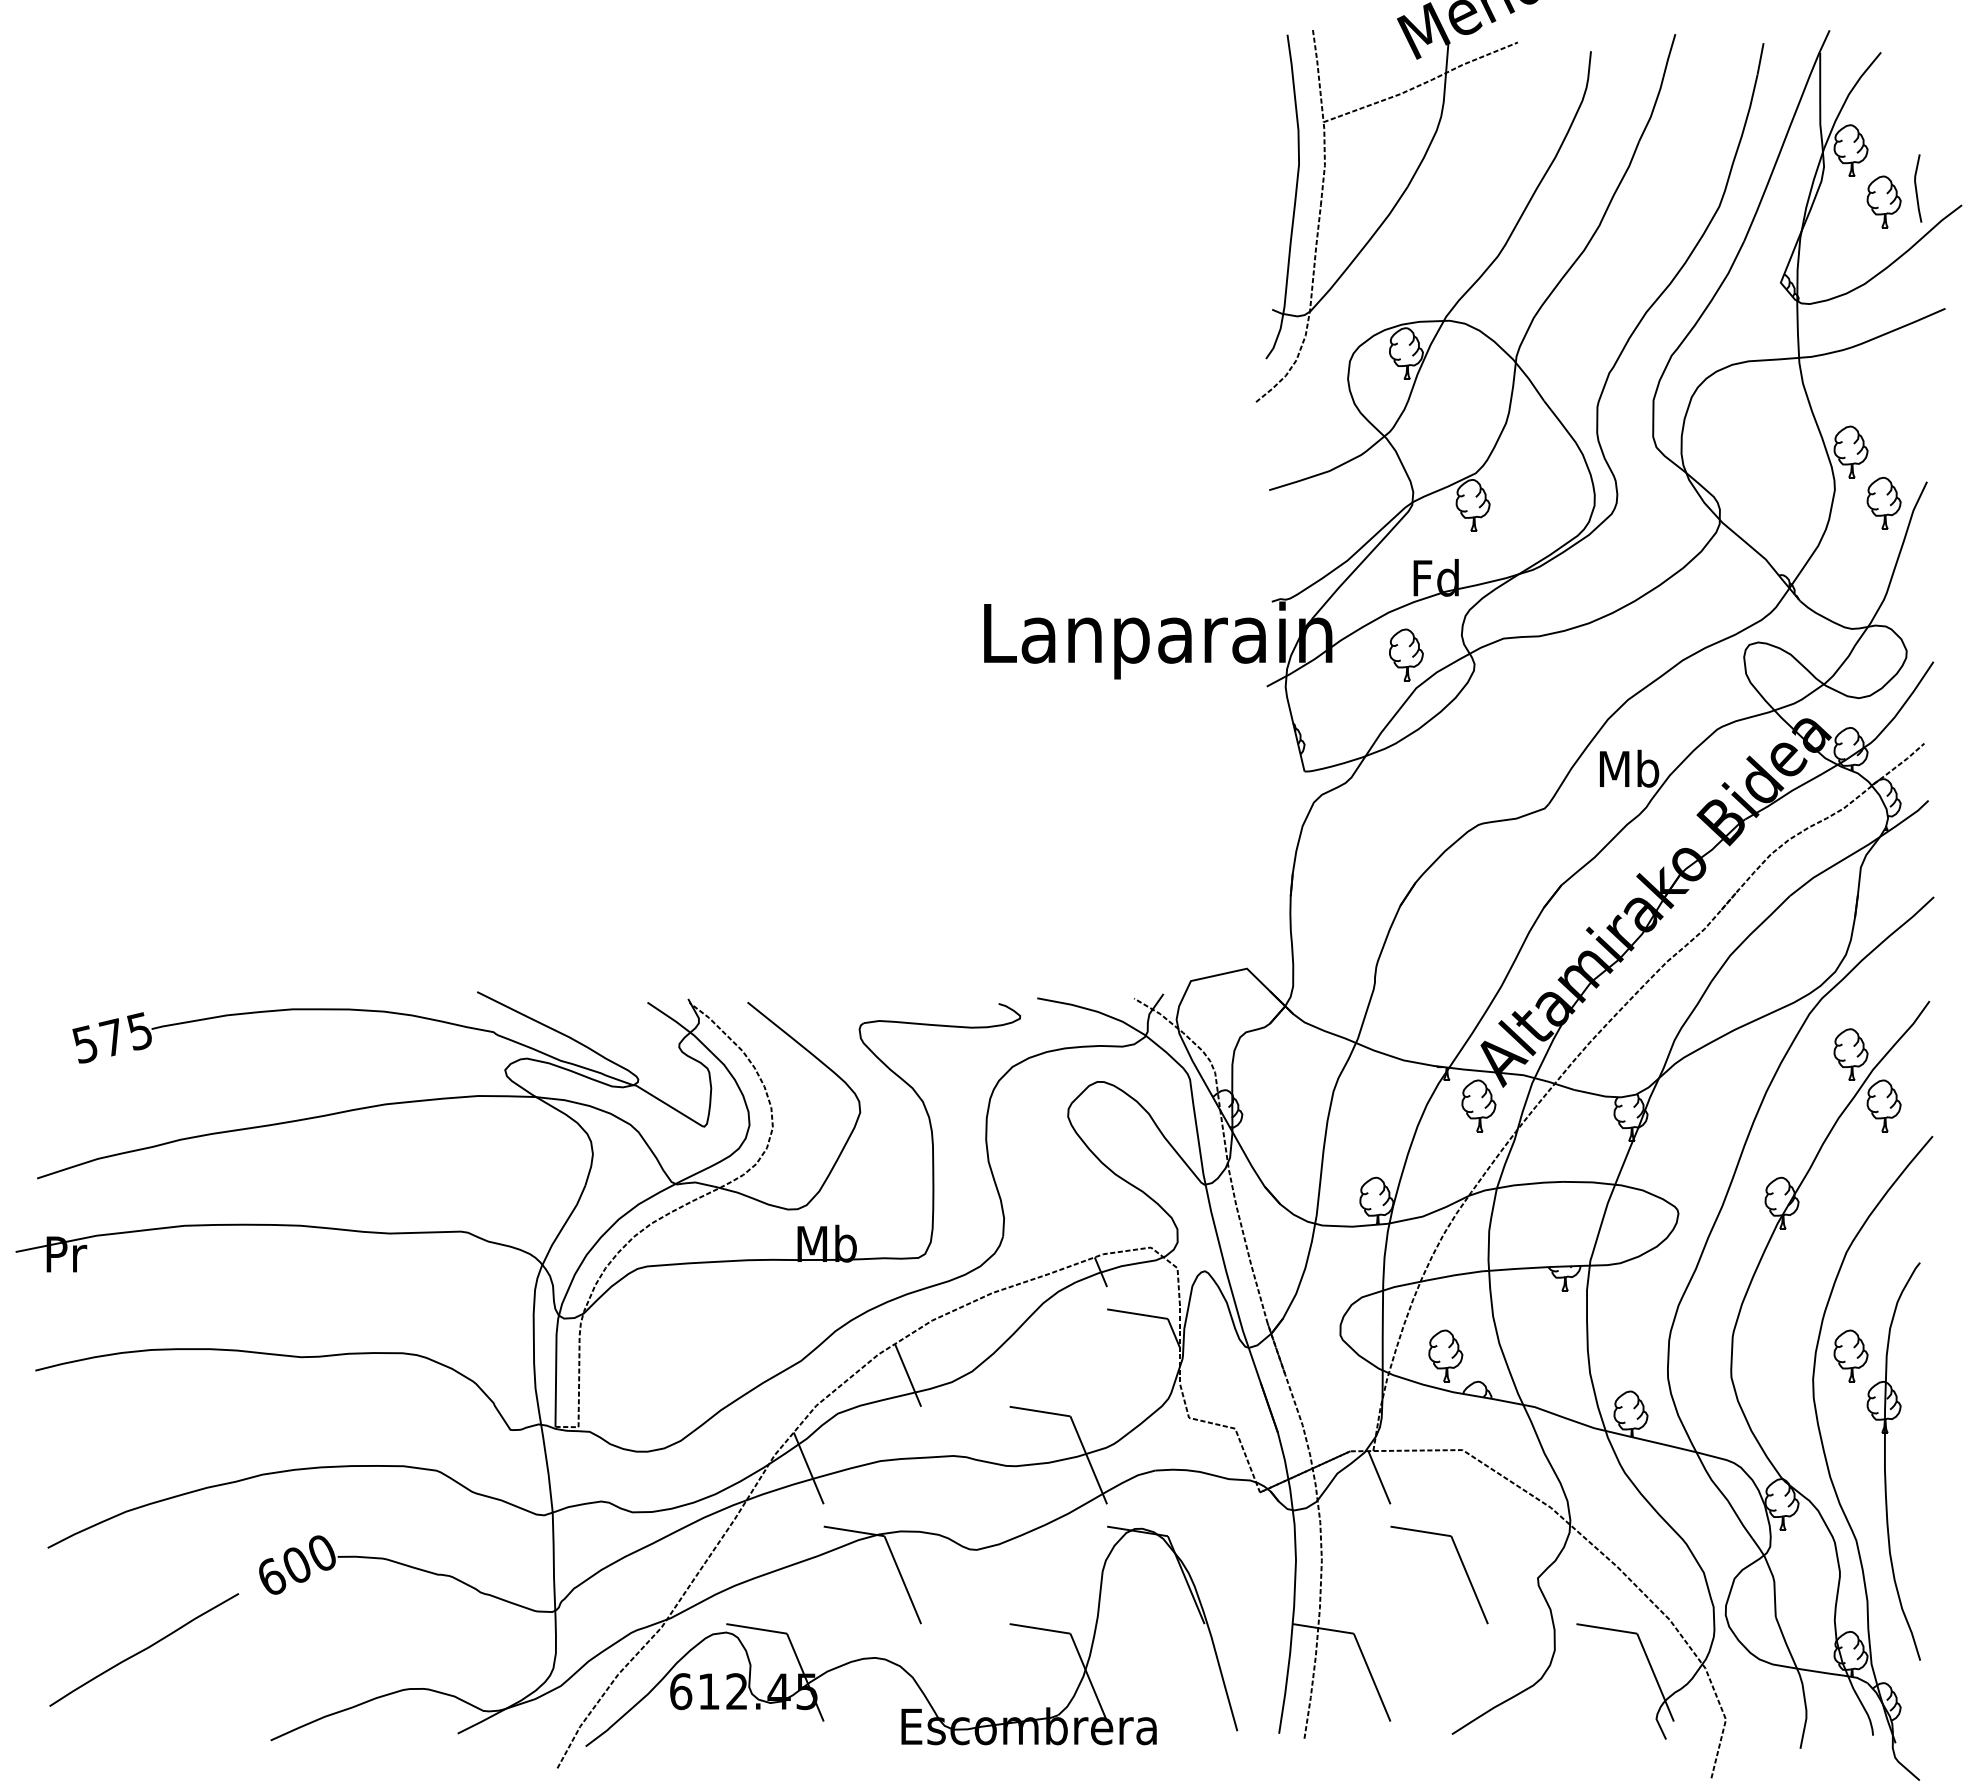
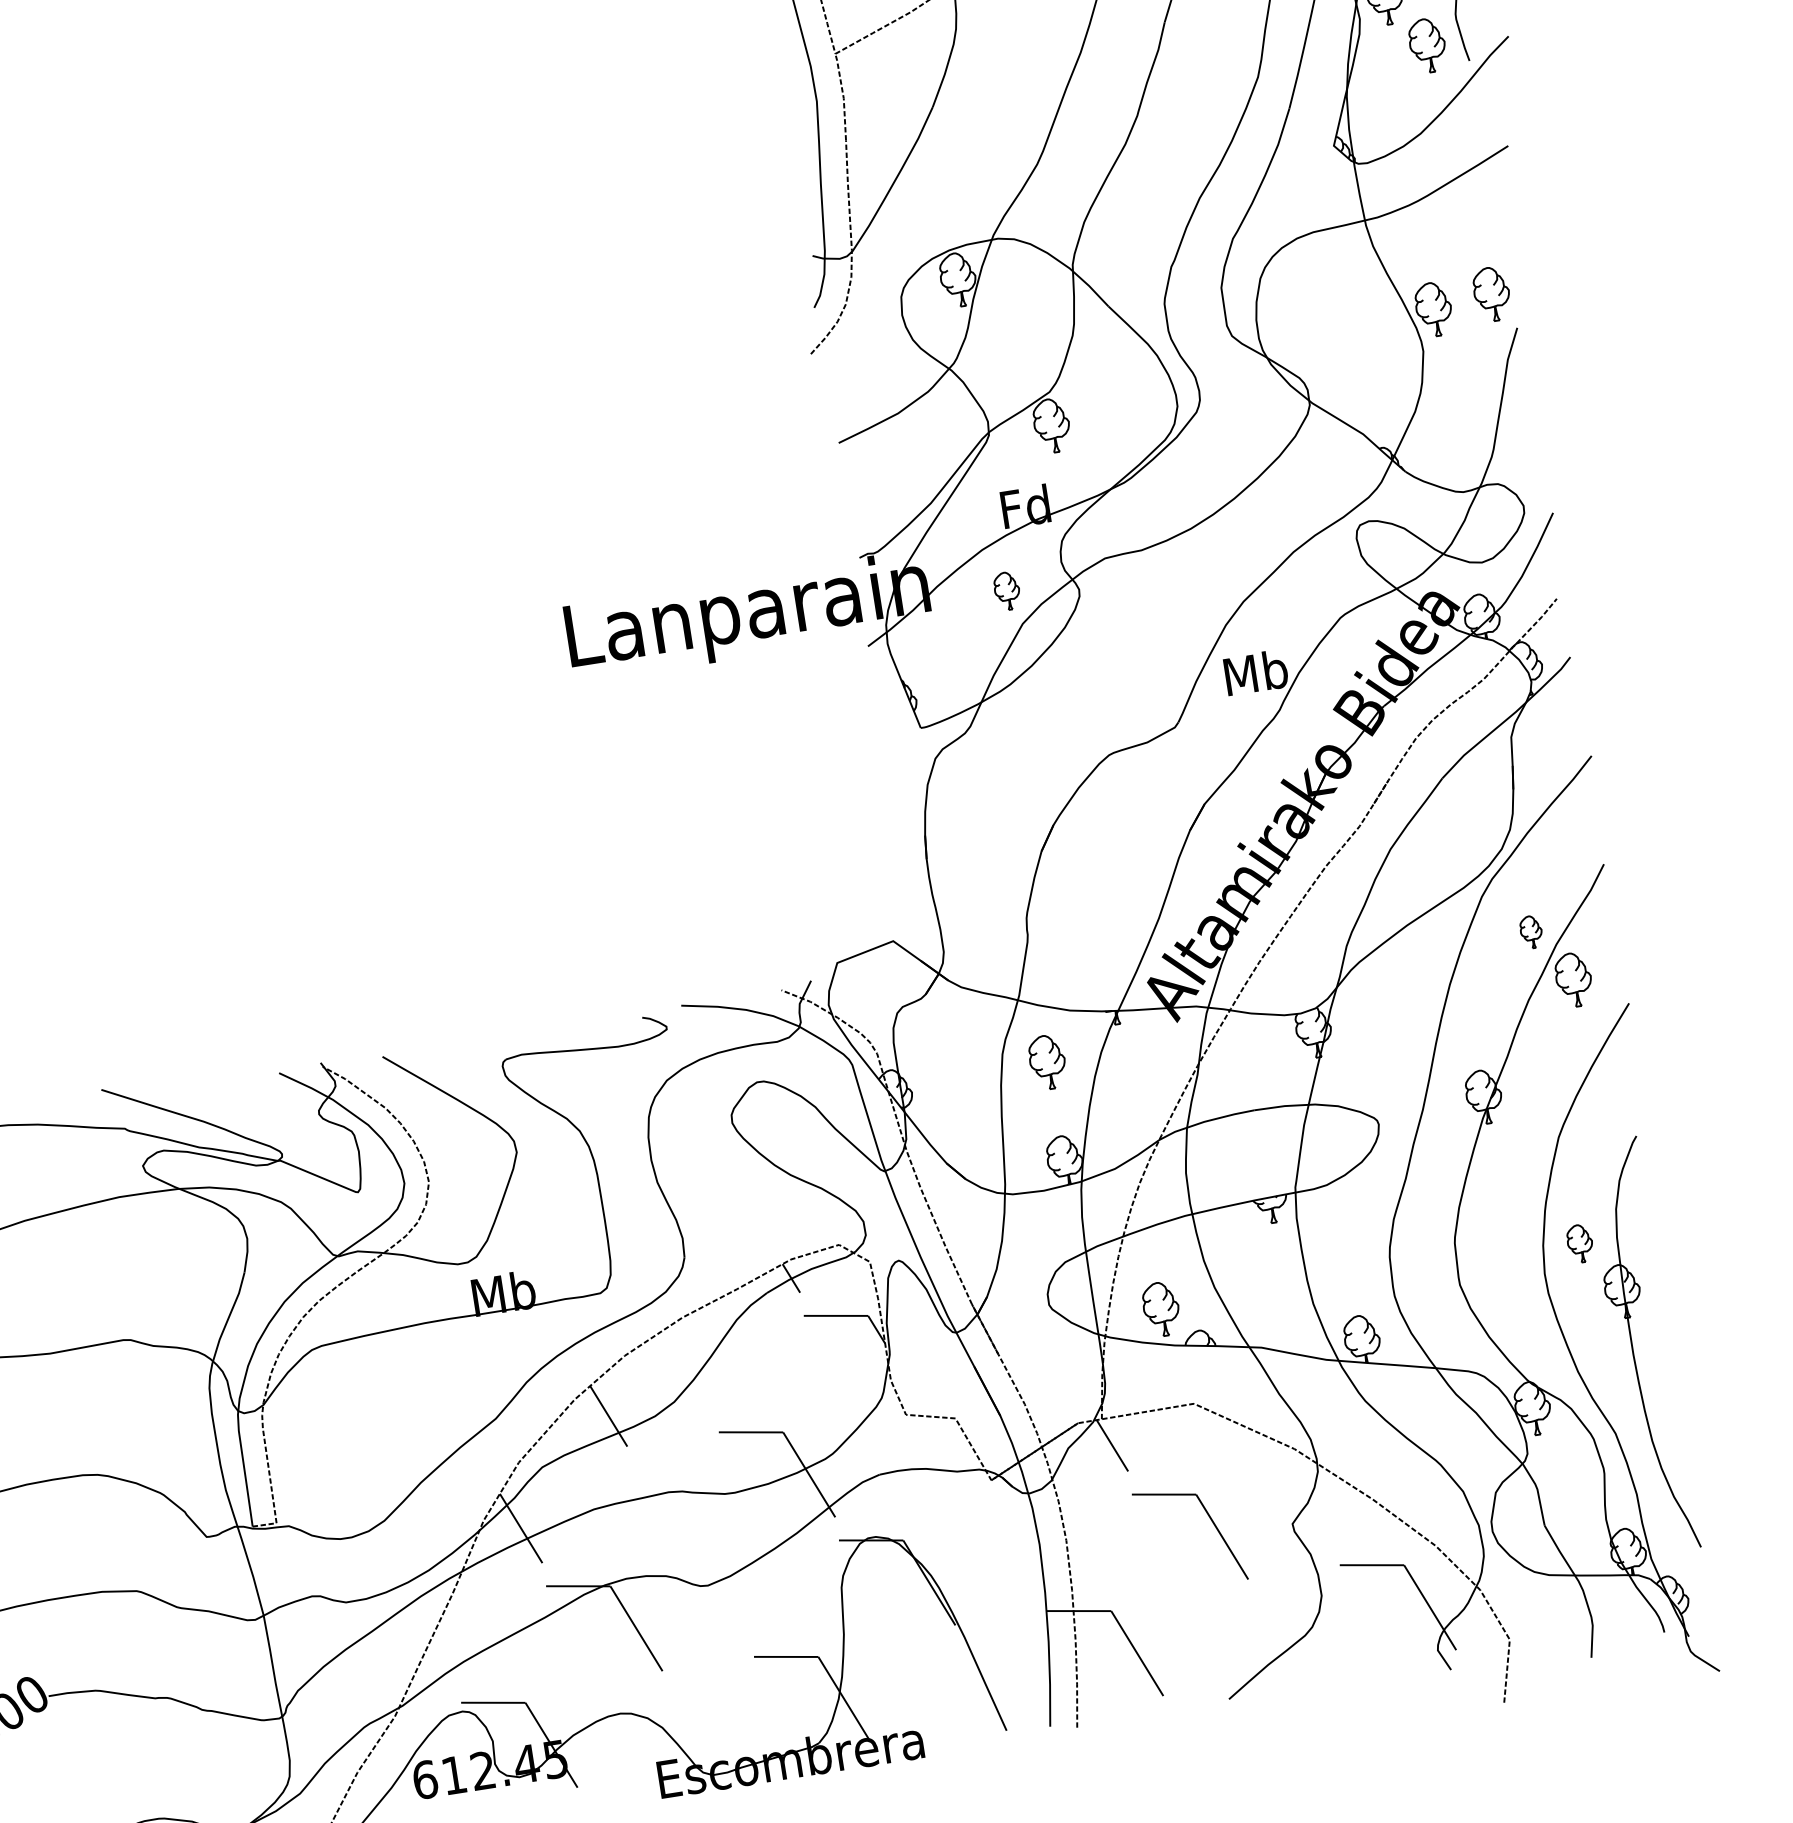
part: (1883, 502) -> (1491, 293), moved
part: (1406, 654) -> (1007, 590), size x0.7
part: (1850, 1054) -> (1530, 932), size x0.6
part: (1478, 1105) -> (1047, 1061), moved
part: (1850, 1355) -> (1579, 1243), size x0.7

